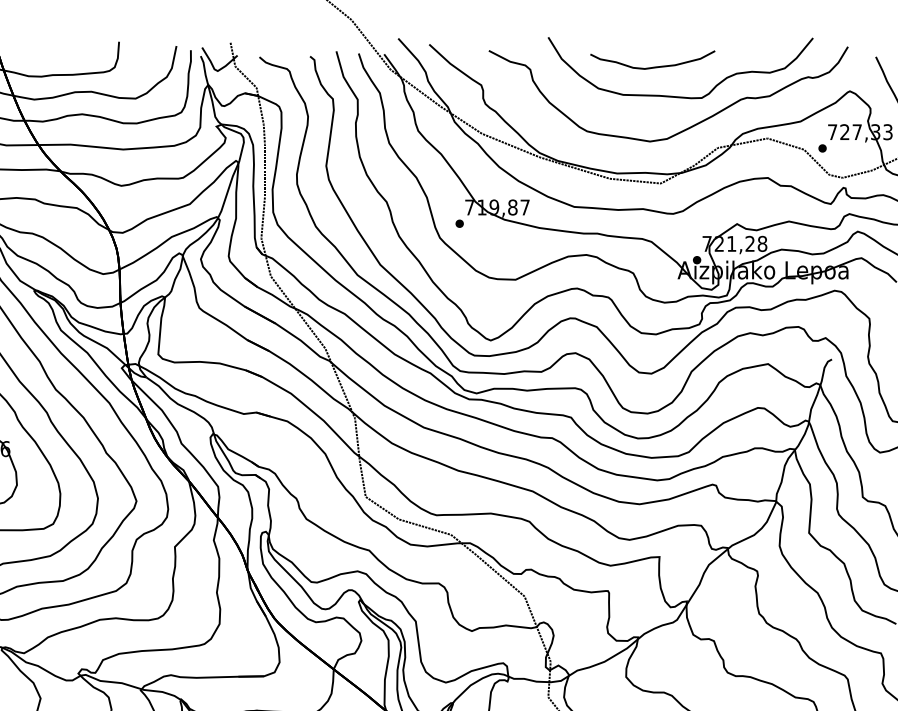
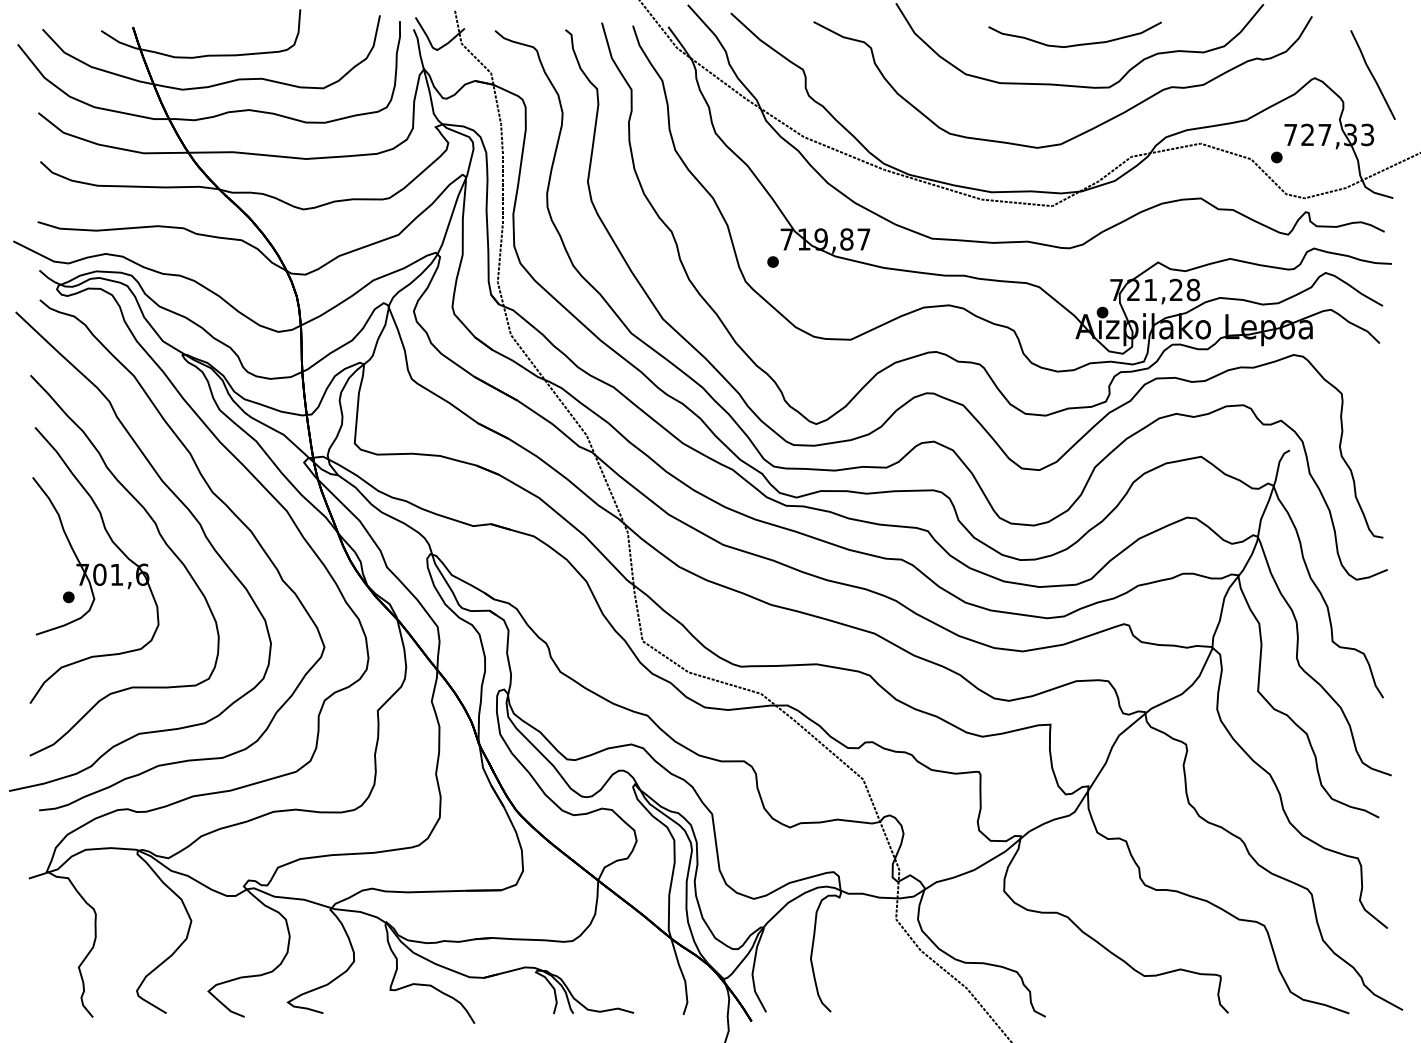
curve: (652, 67) -> (1074, 44), moved

